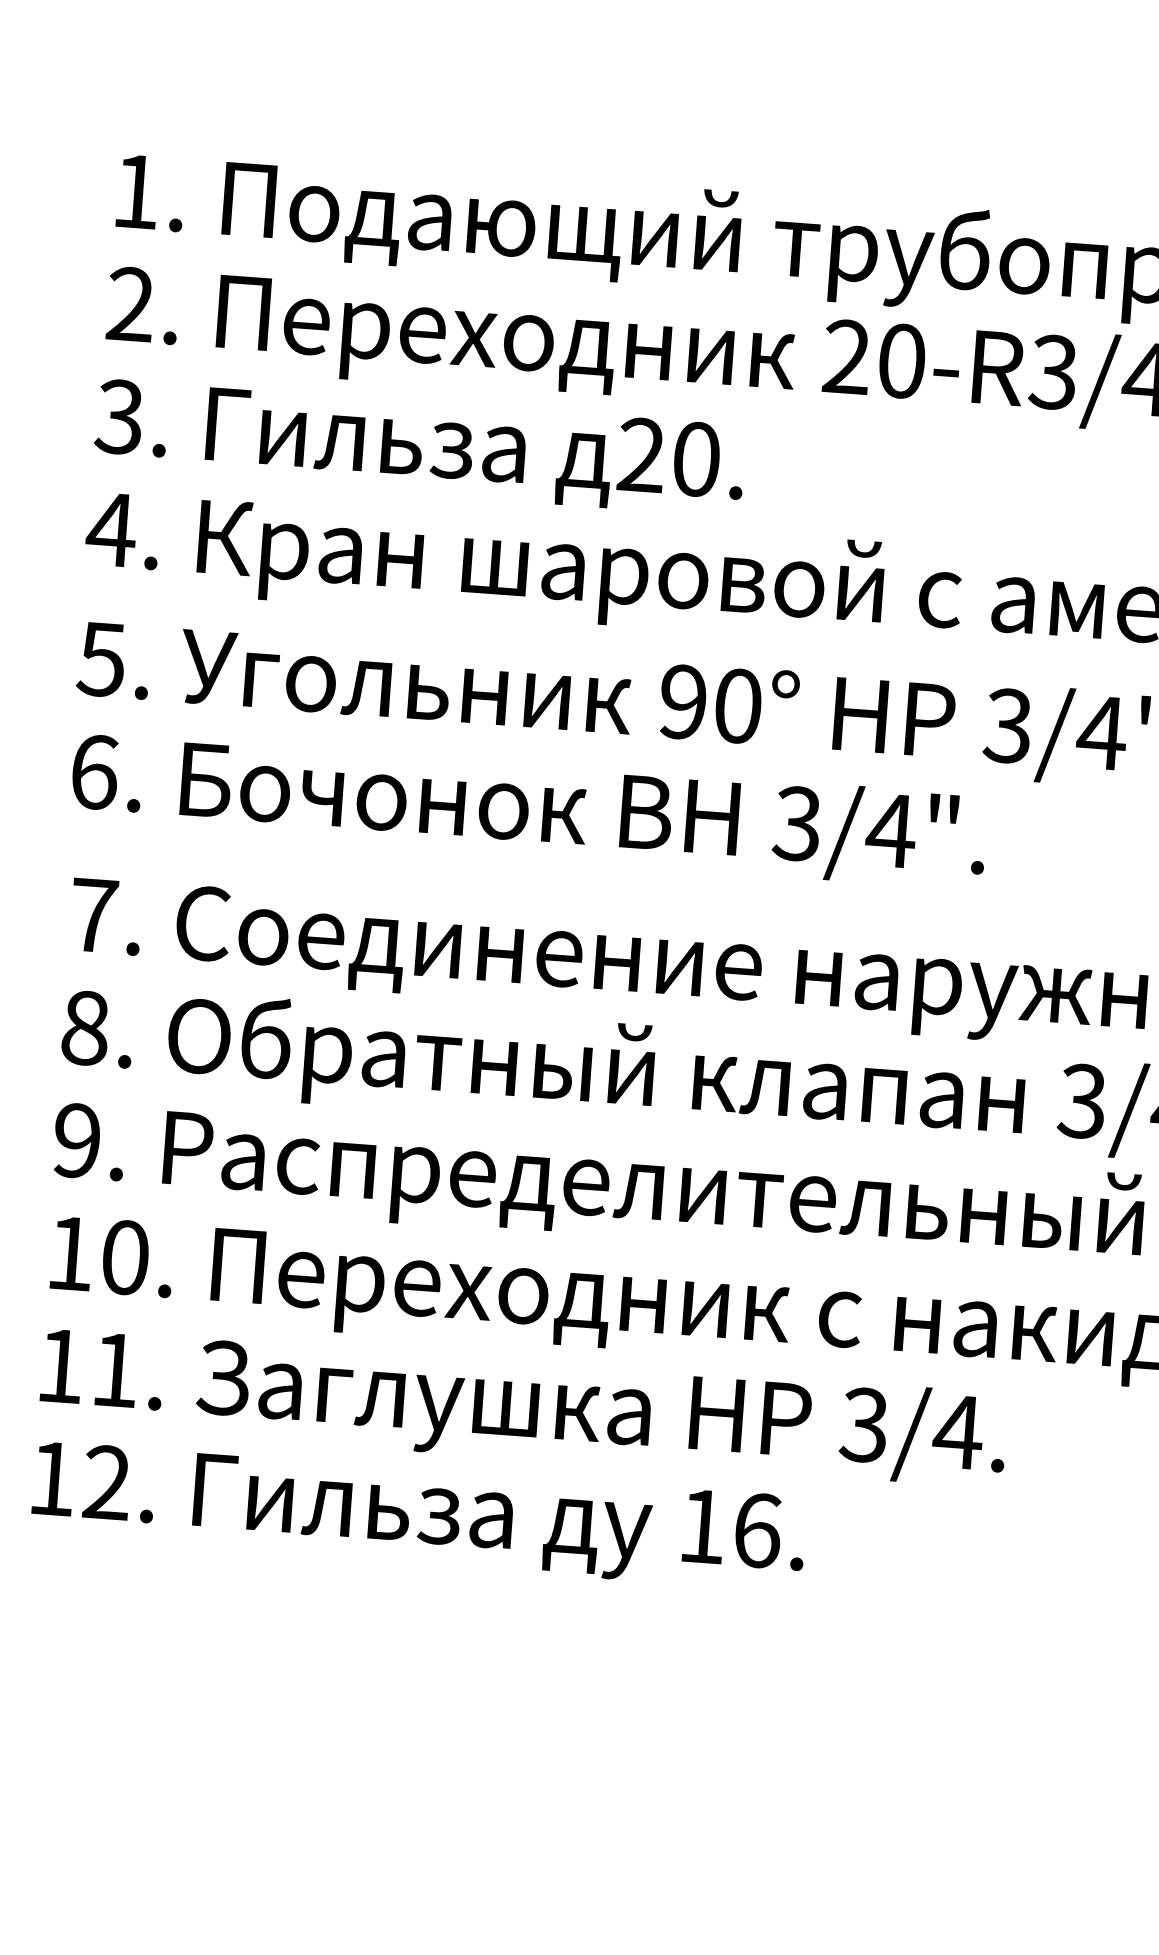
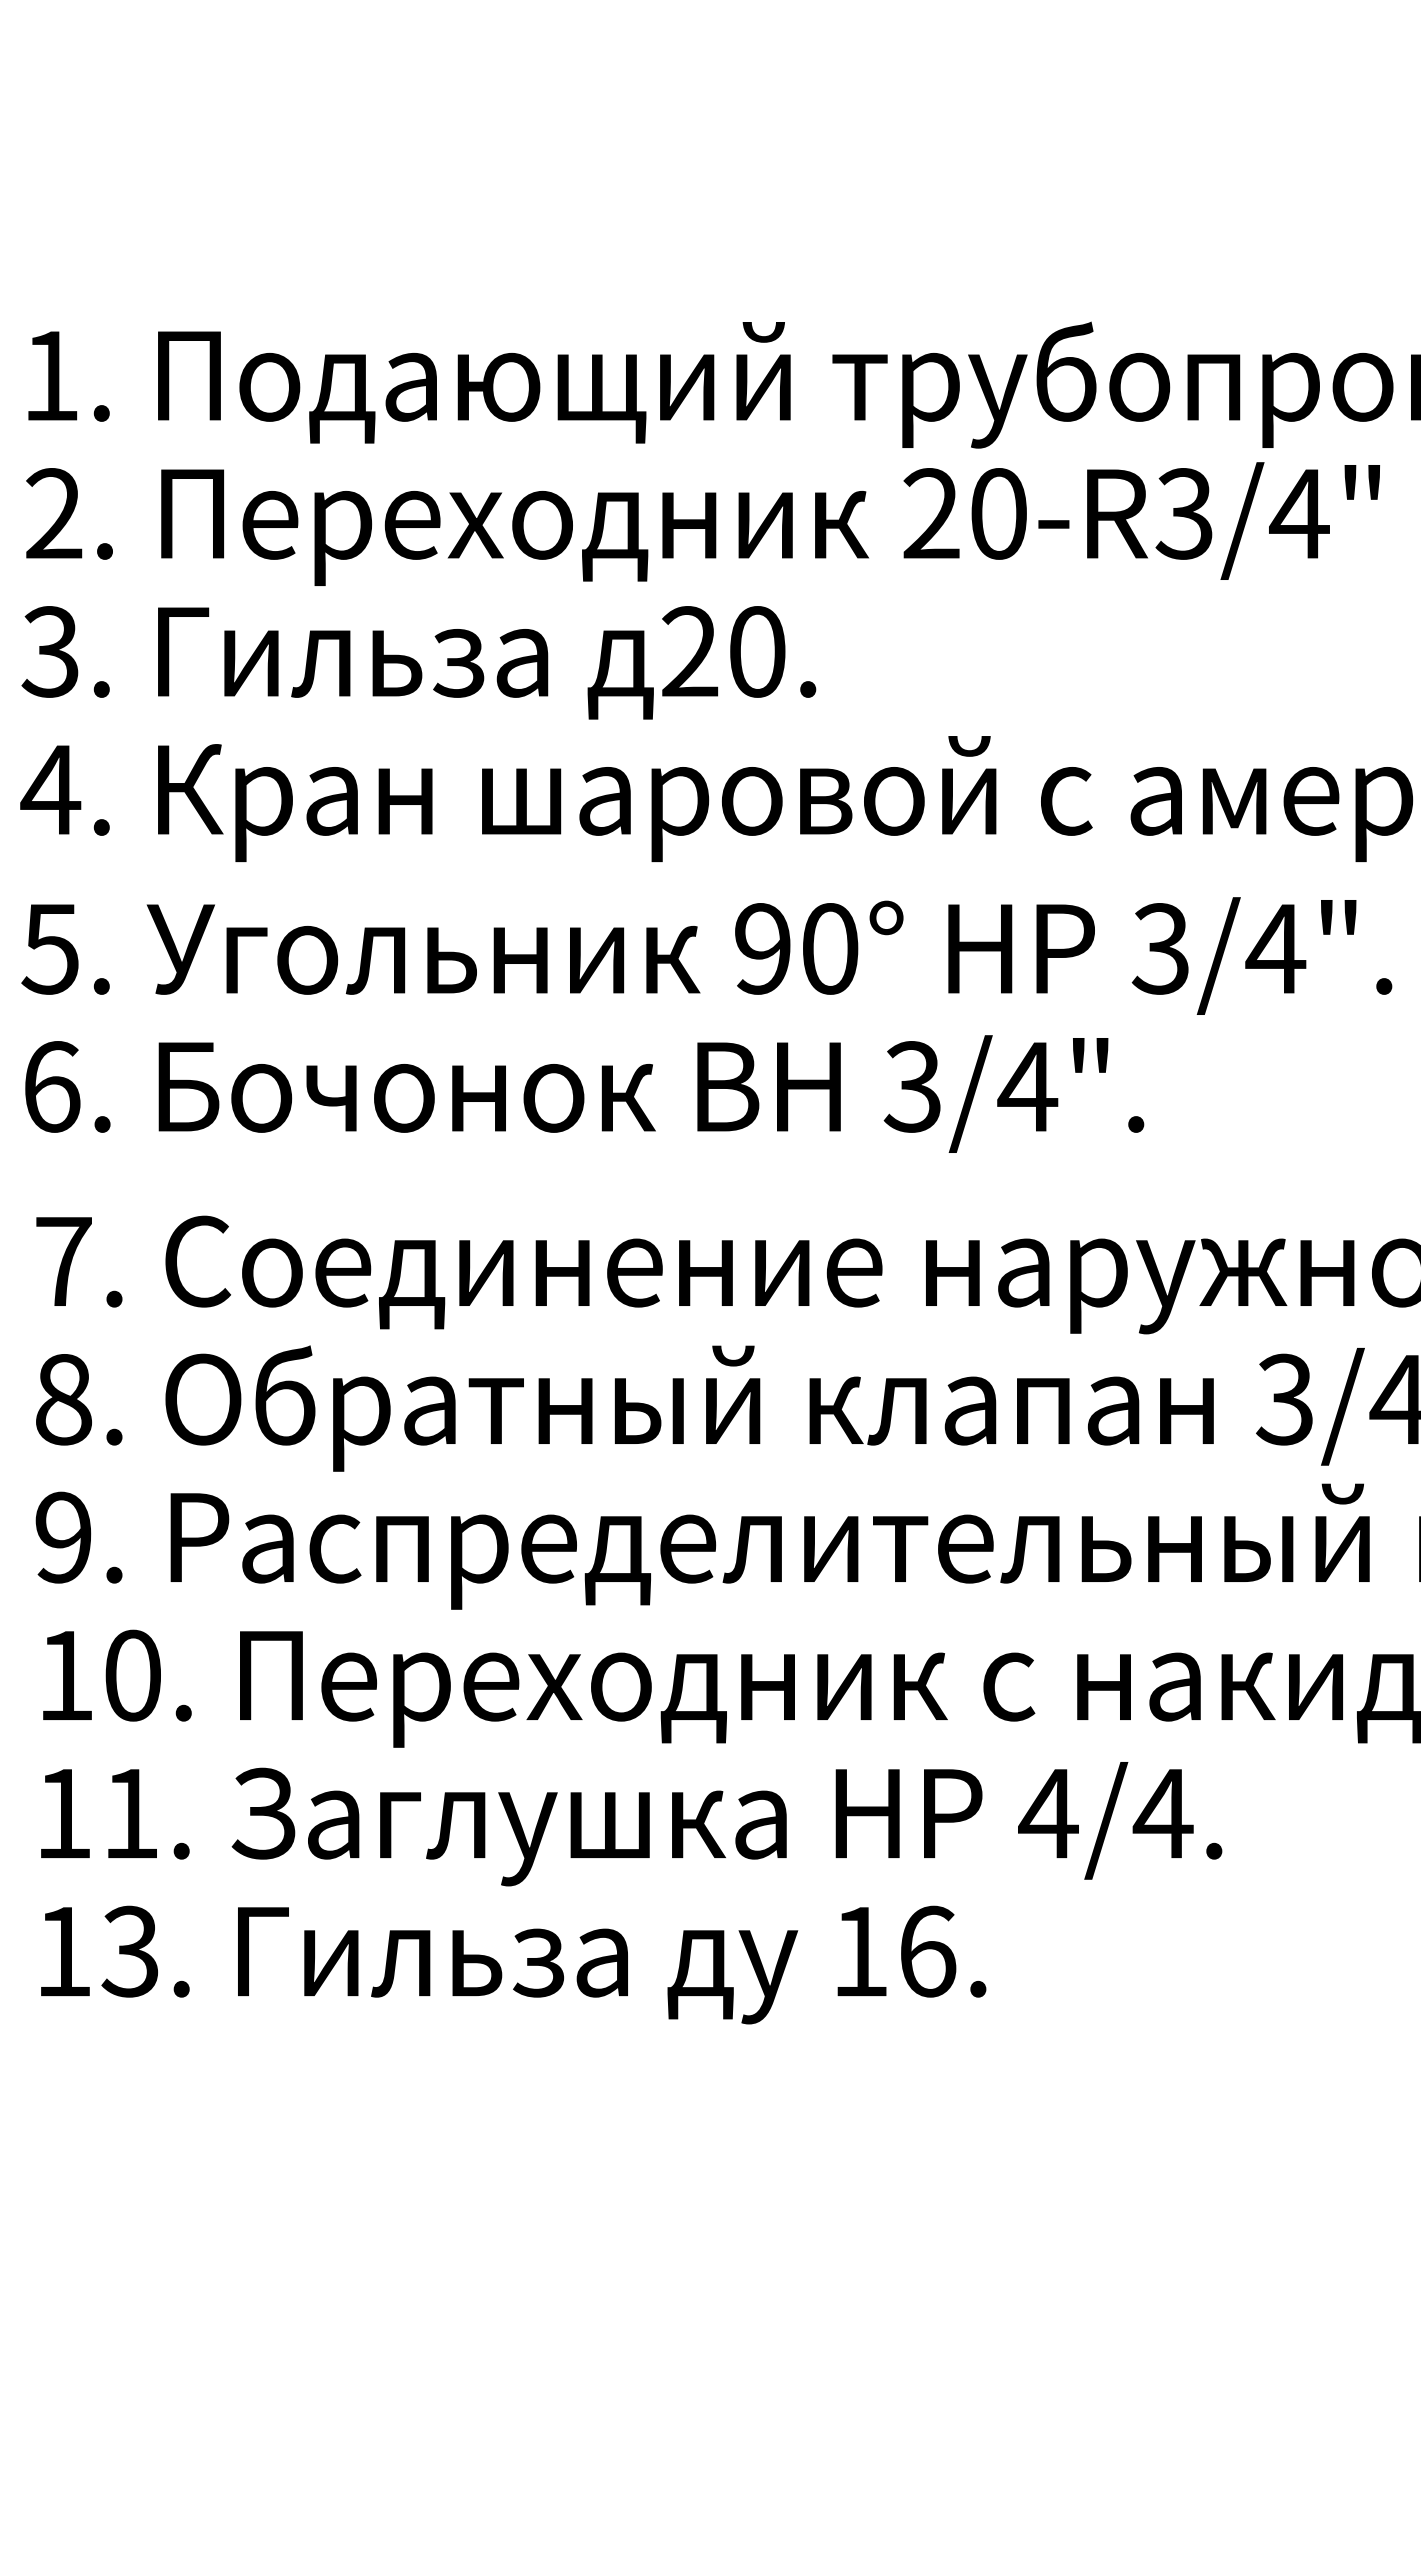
text: (864, 1425) -> (1048, 1813), 3/4. -> 4/4.
text: (106, 1482) -> (129, 1951), 12. -> 13.

